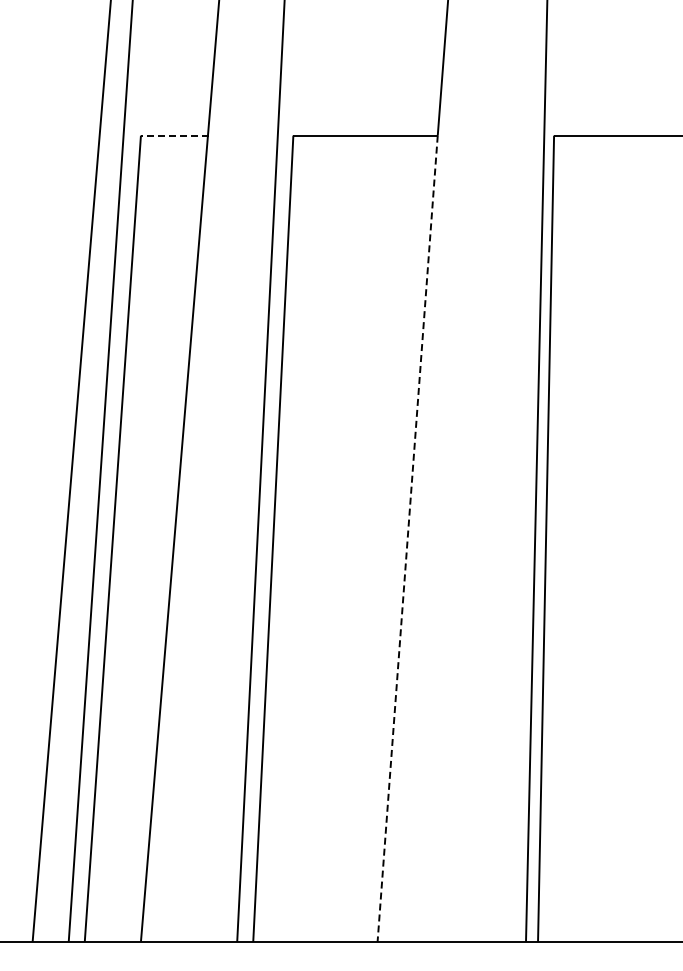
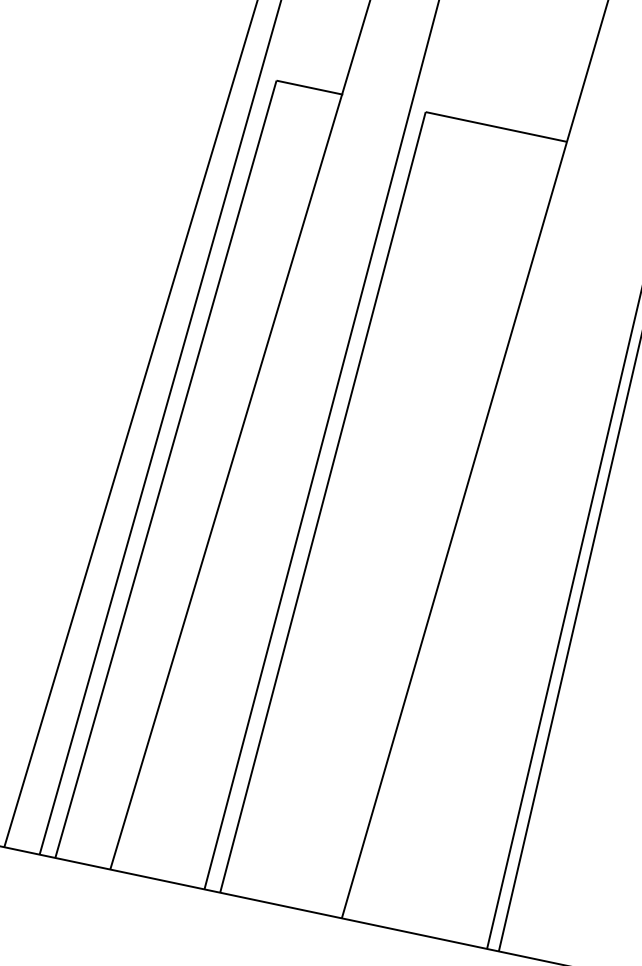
line: (174, 135) -> (309, 87), dashed -> solid
line: (407, 539) -> (454, 530), dashed -> solid

